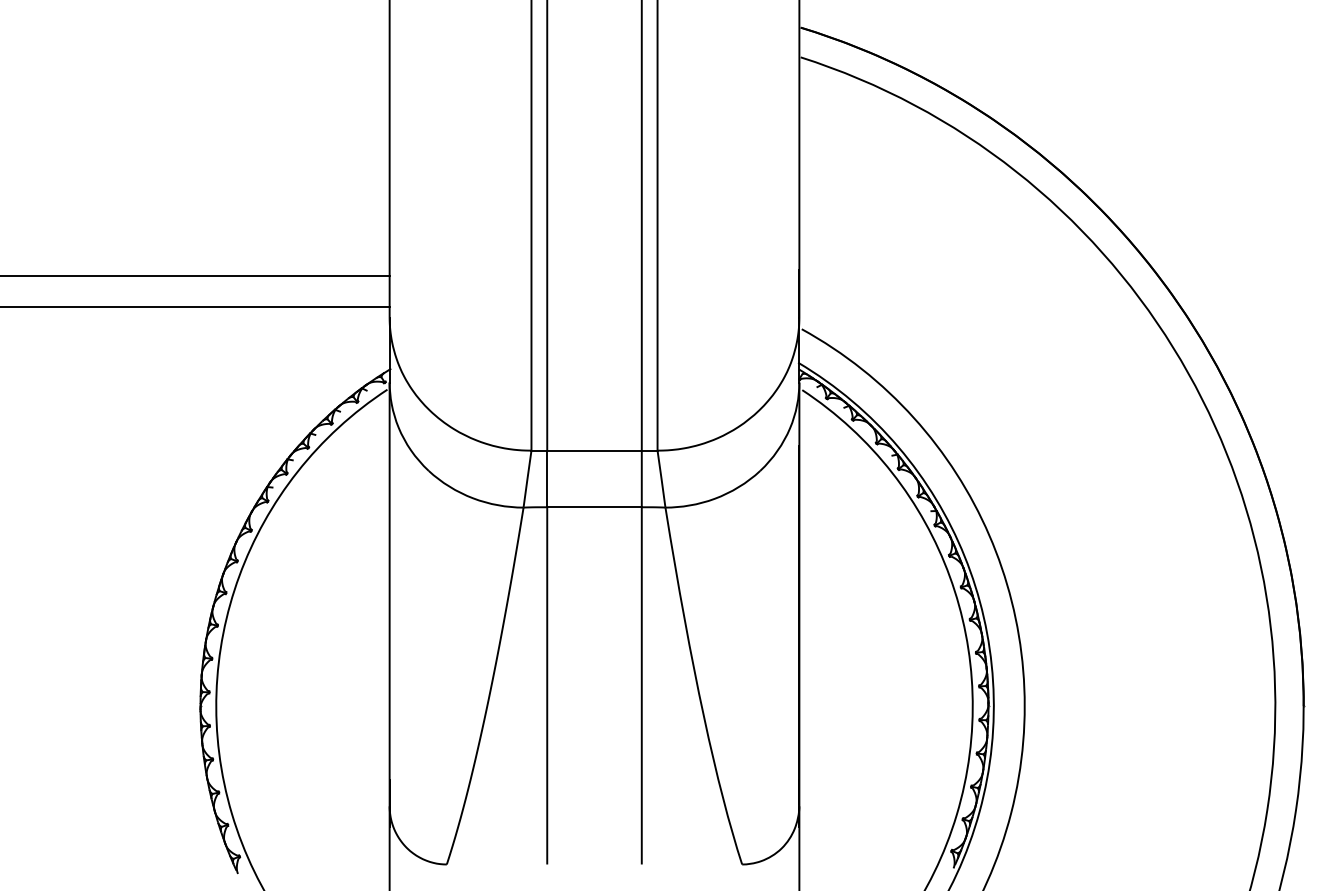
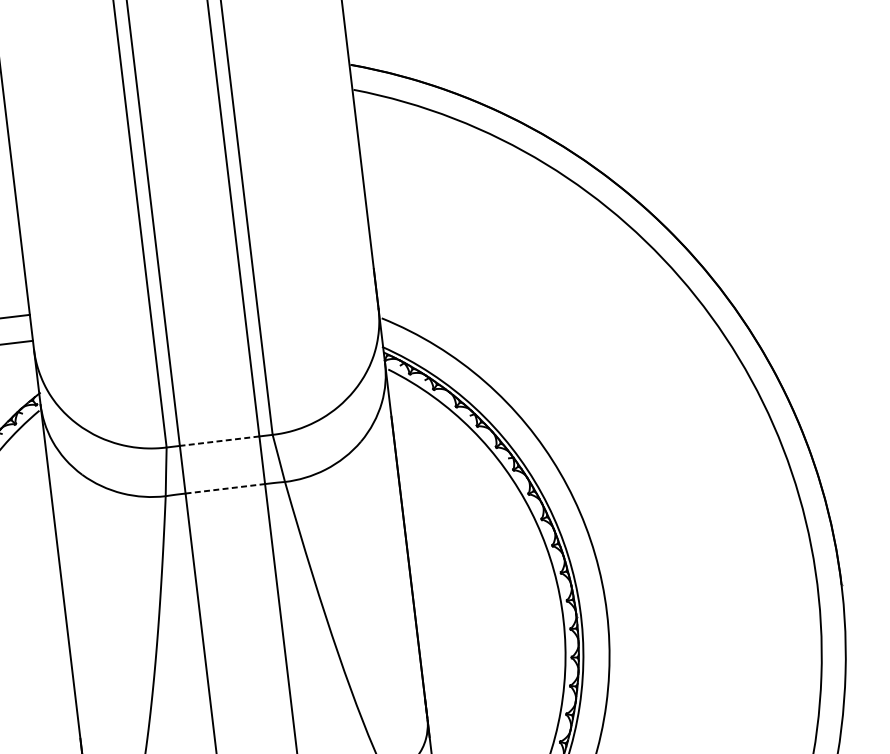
line: (594, 450) -> (219, 441), solid -> dashed
line: (595, 507) -> (226, 488), solid -> dashed

